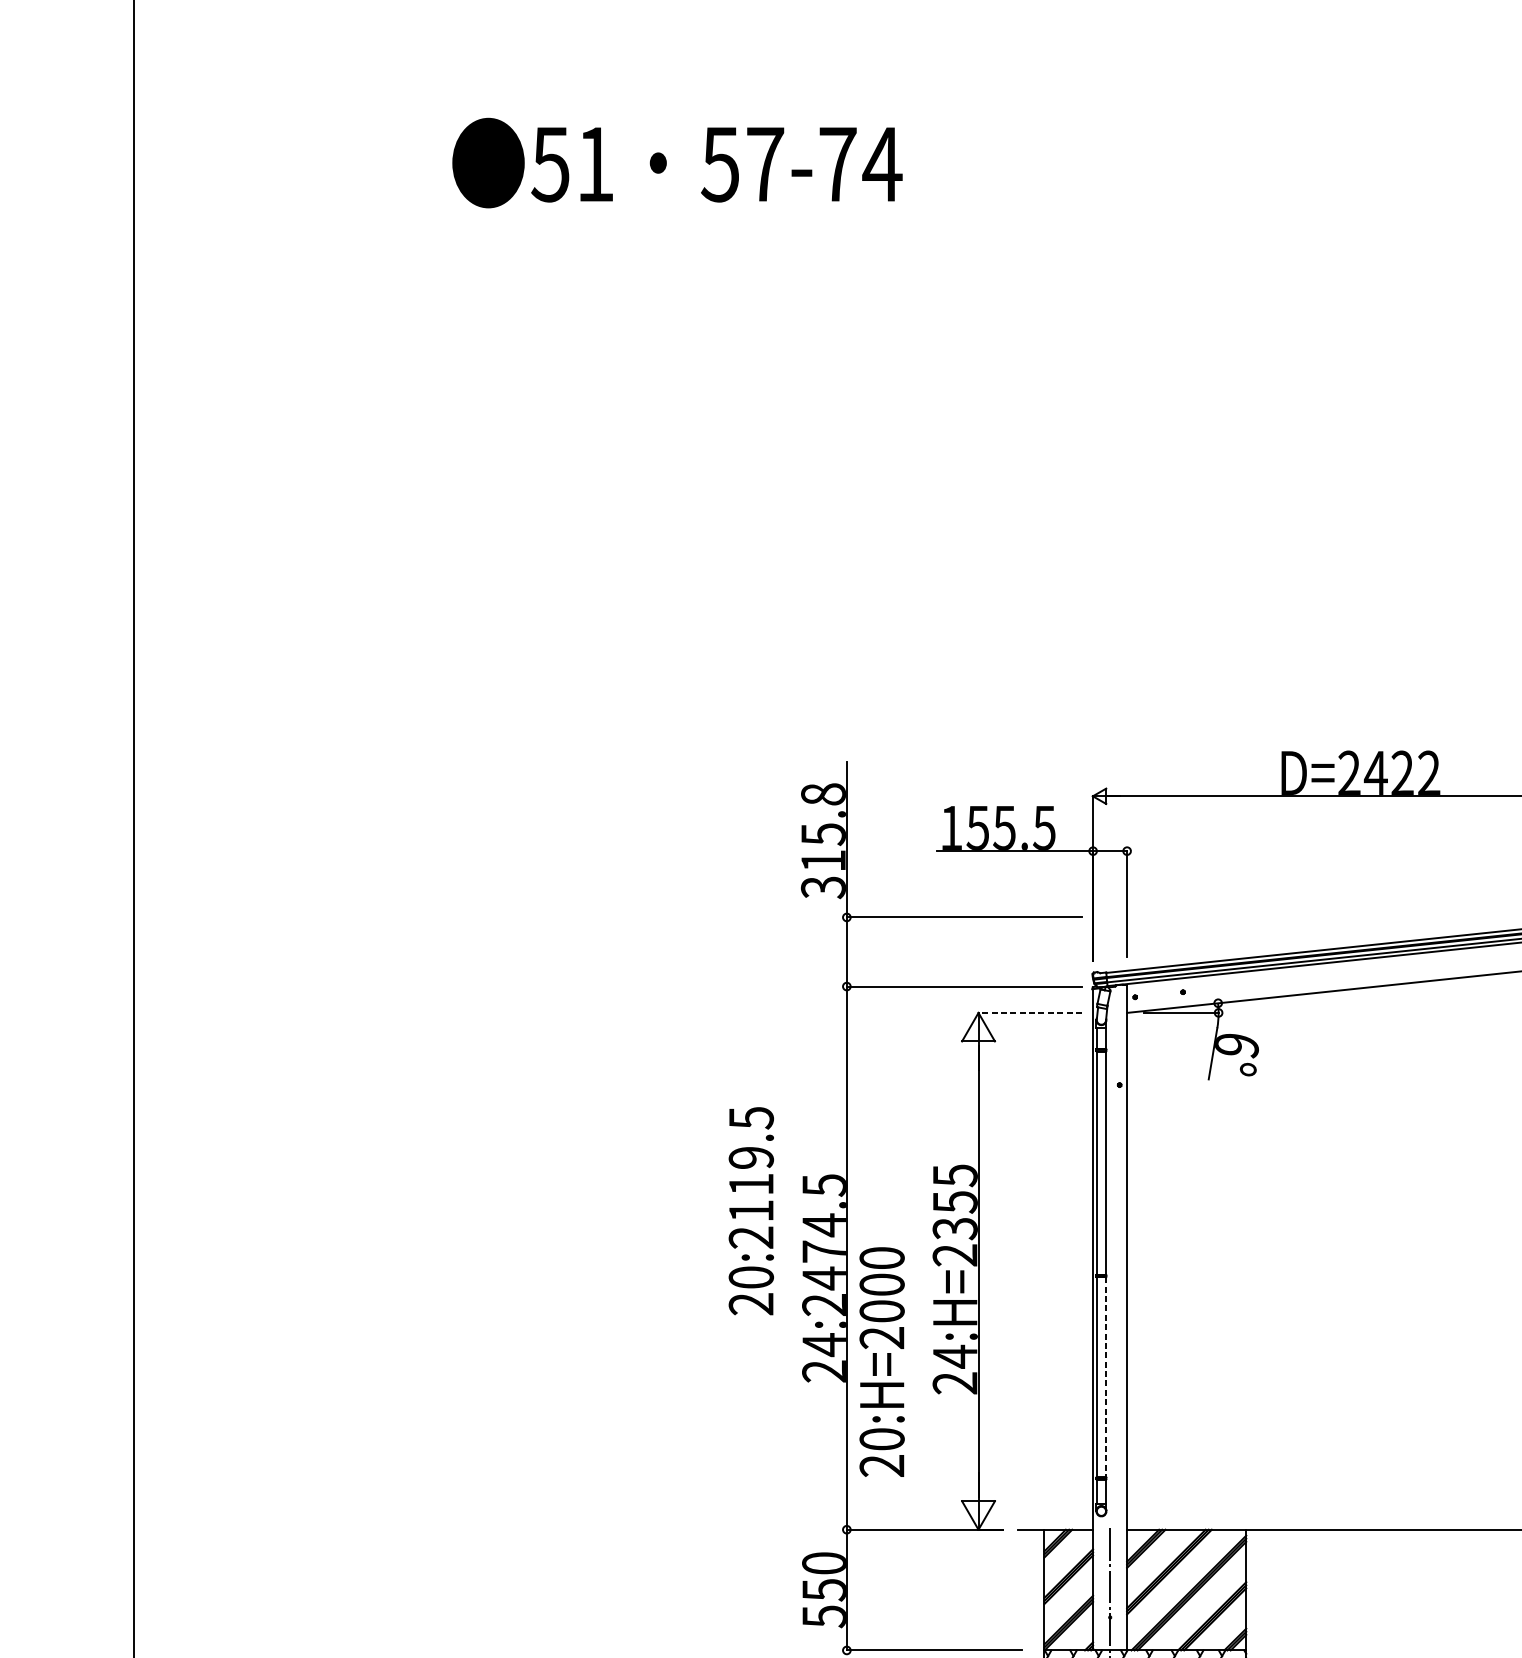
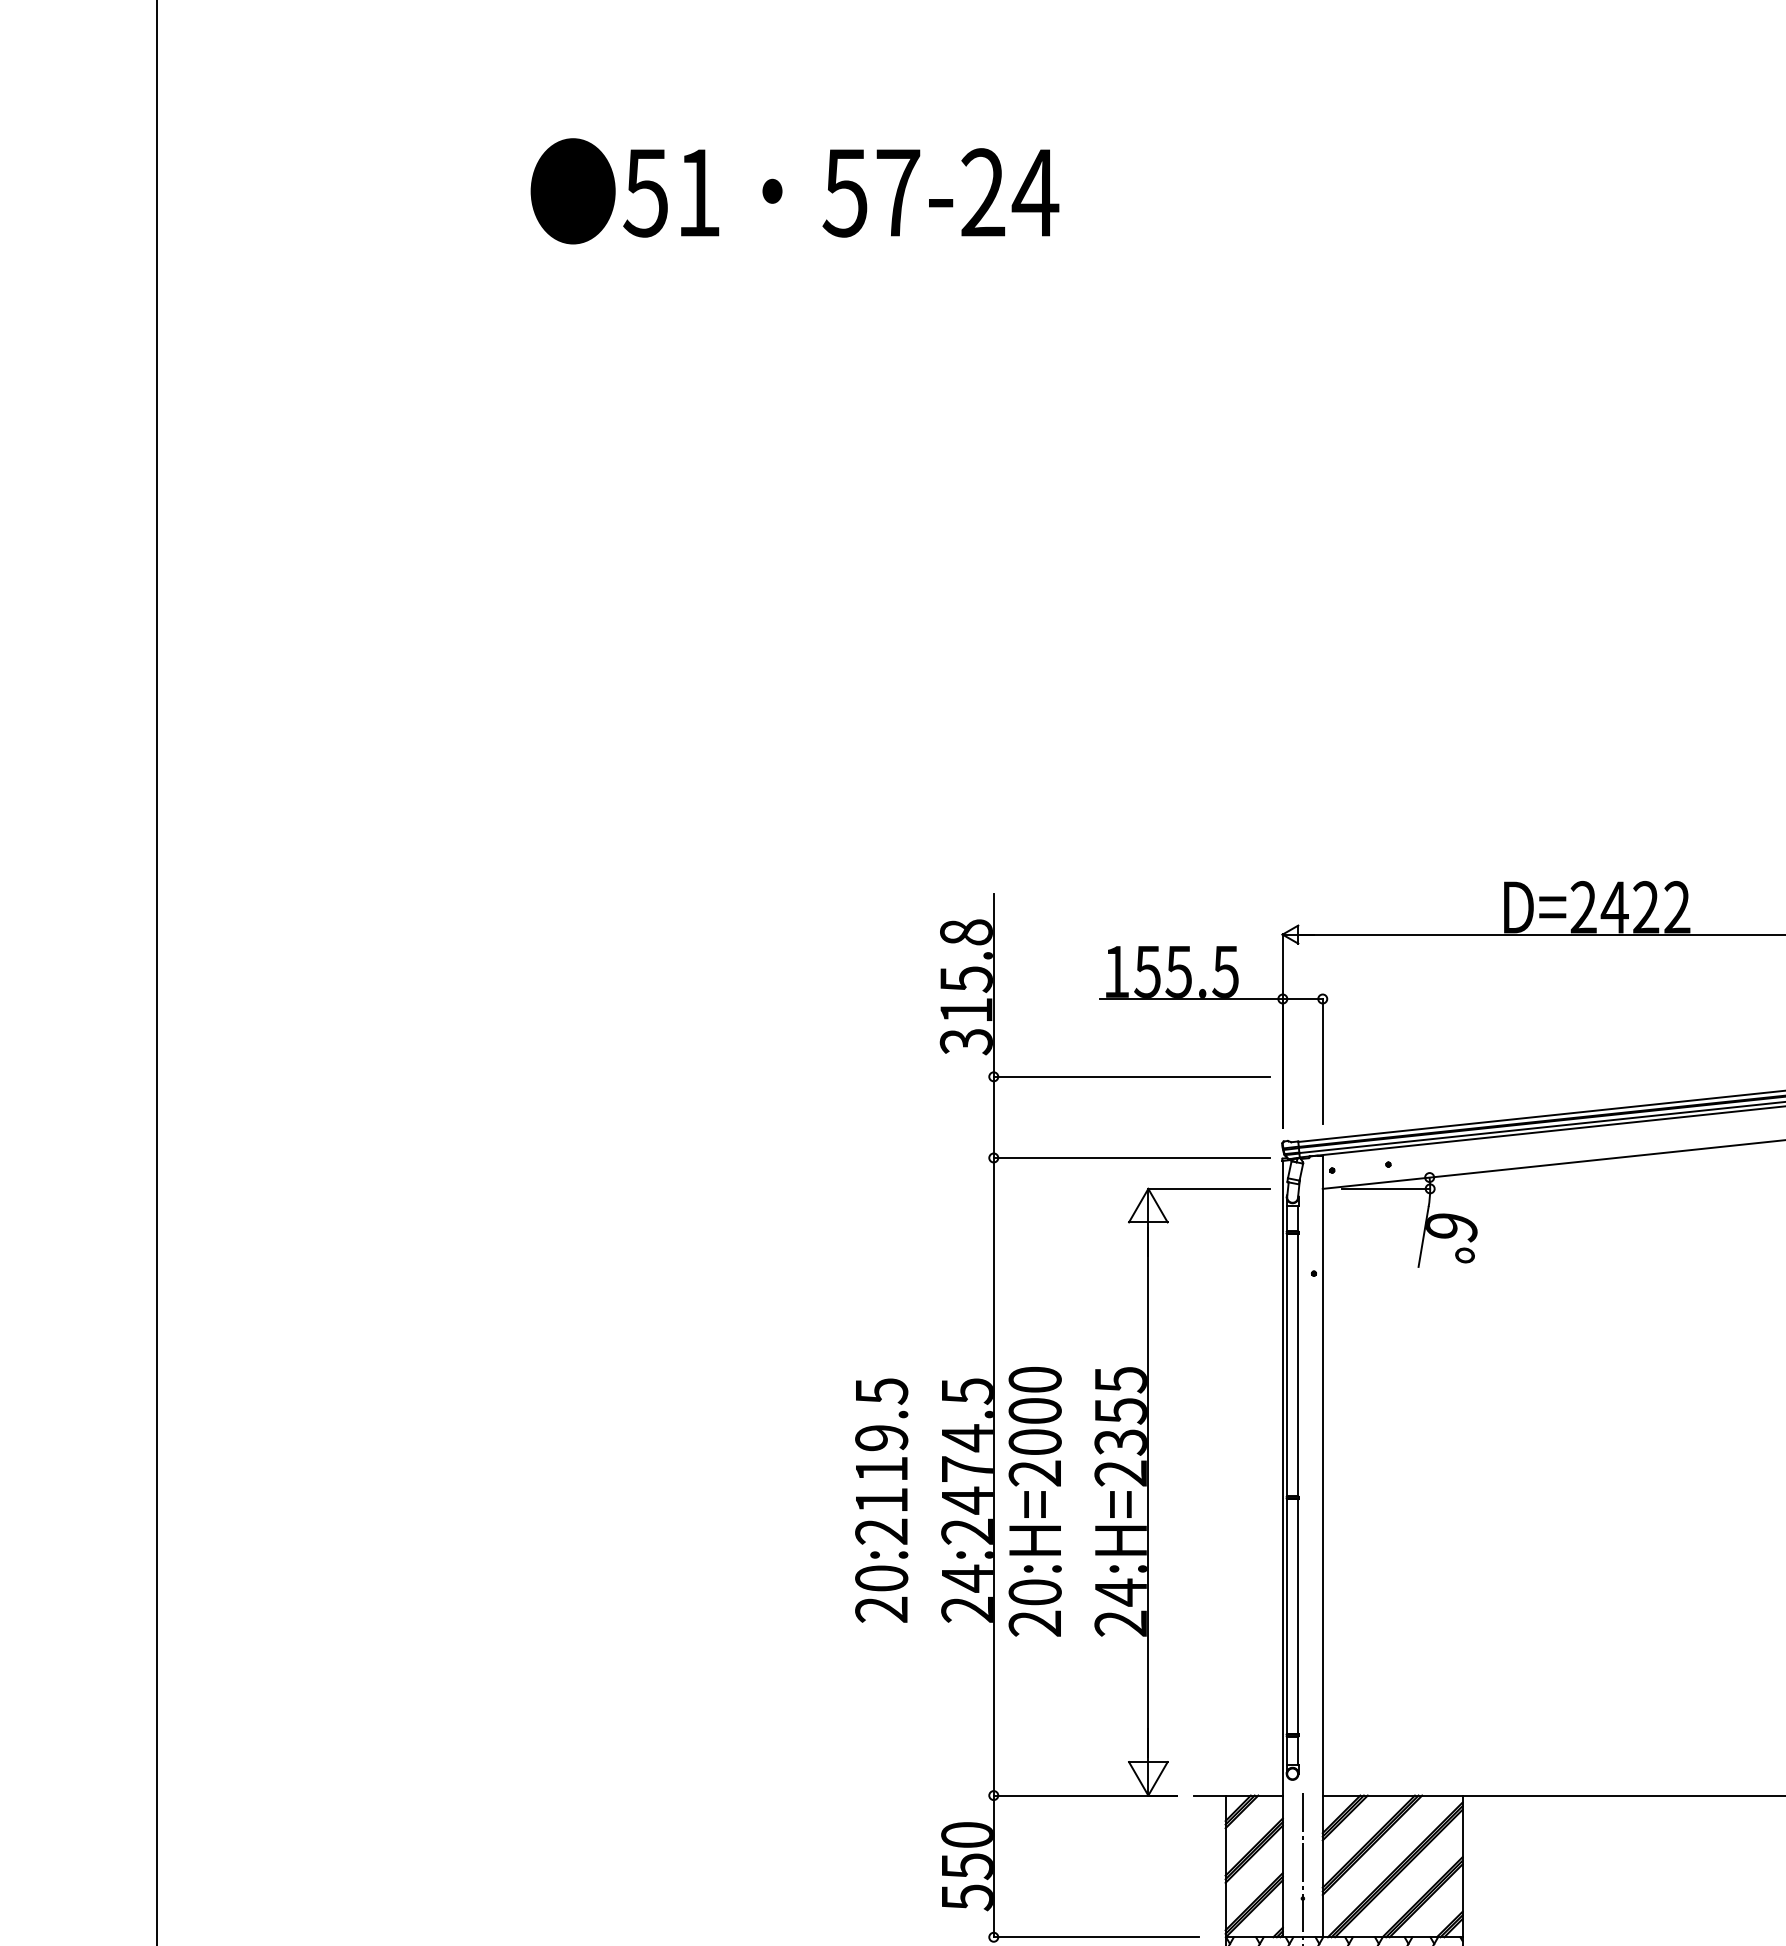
text: (838, 164) -> (983, 192), 57-74 -> 57-24
line: (1029, 1012) -> (1208, 1188), dashed -> solid
text: (751, 1211) -> (881, 1500), moved
text: (881, 1361) -> (1034, 1501), moved
line: (1106, 1378) -> (1298, 1617), dashed -> solid

